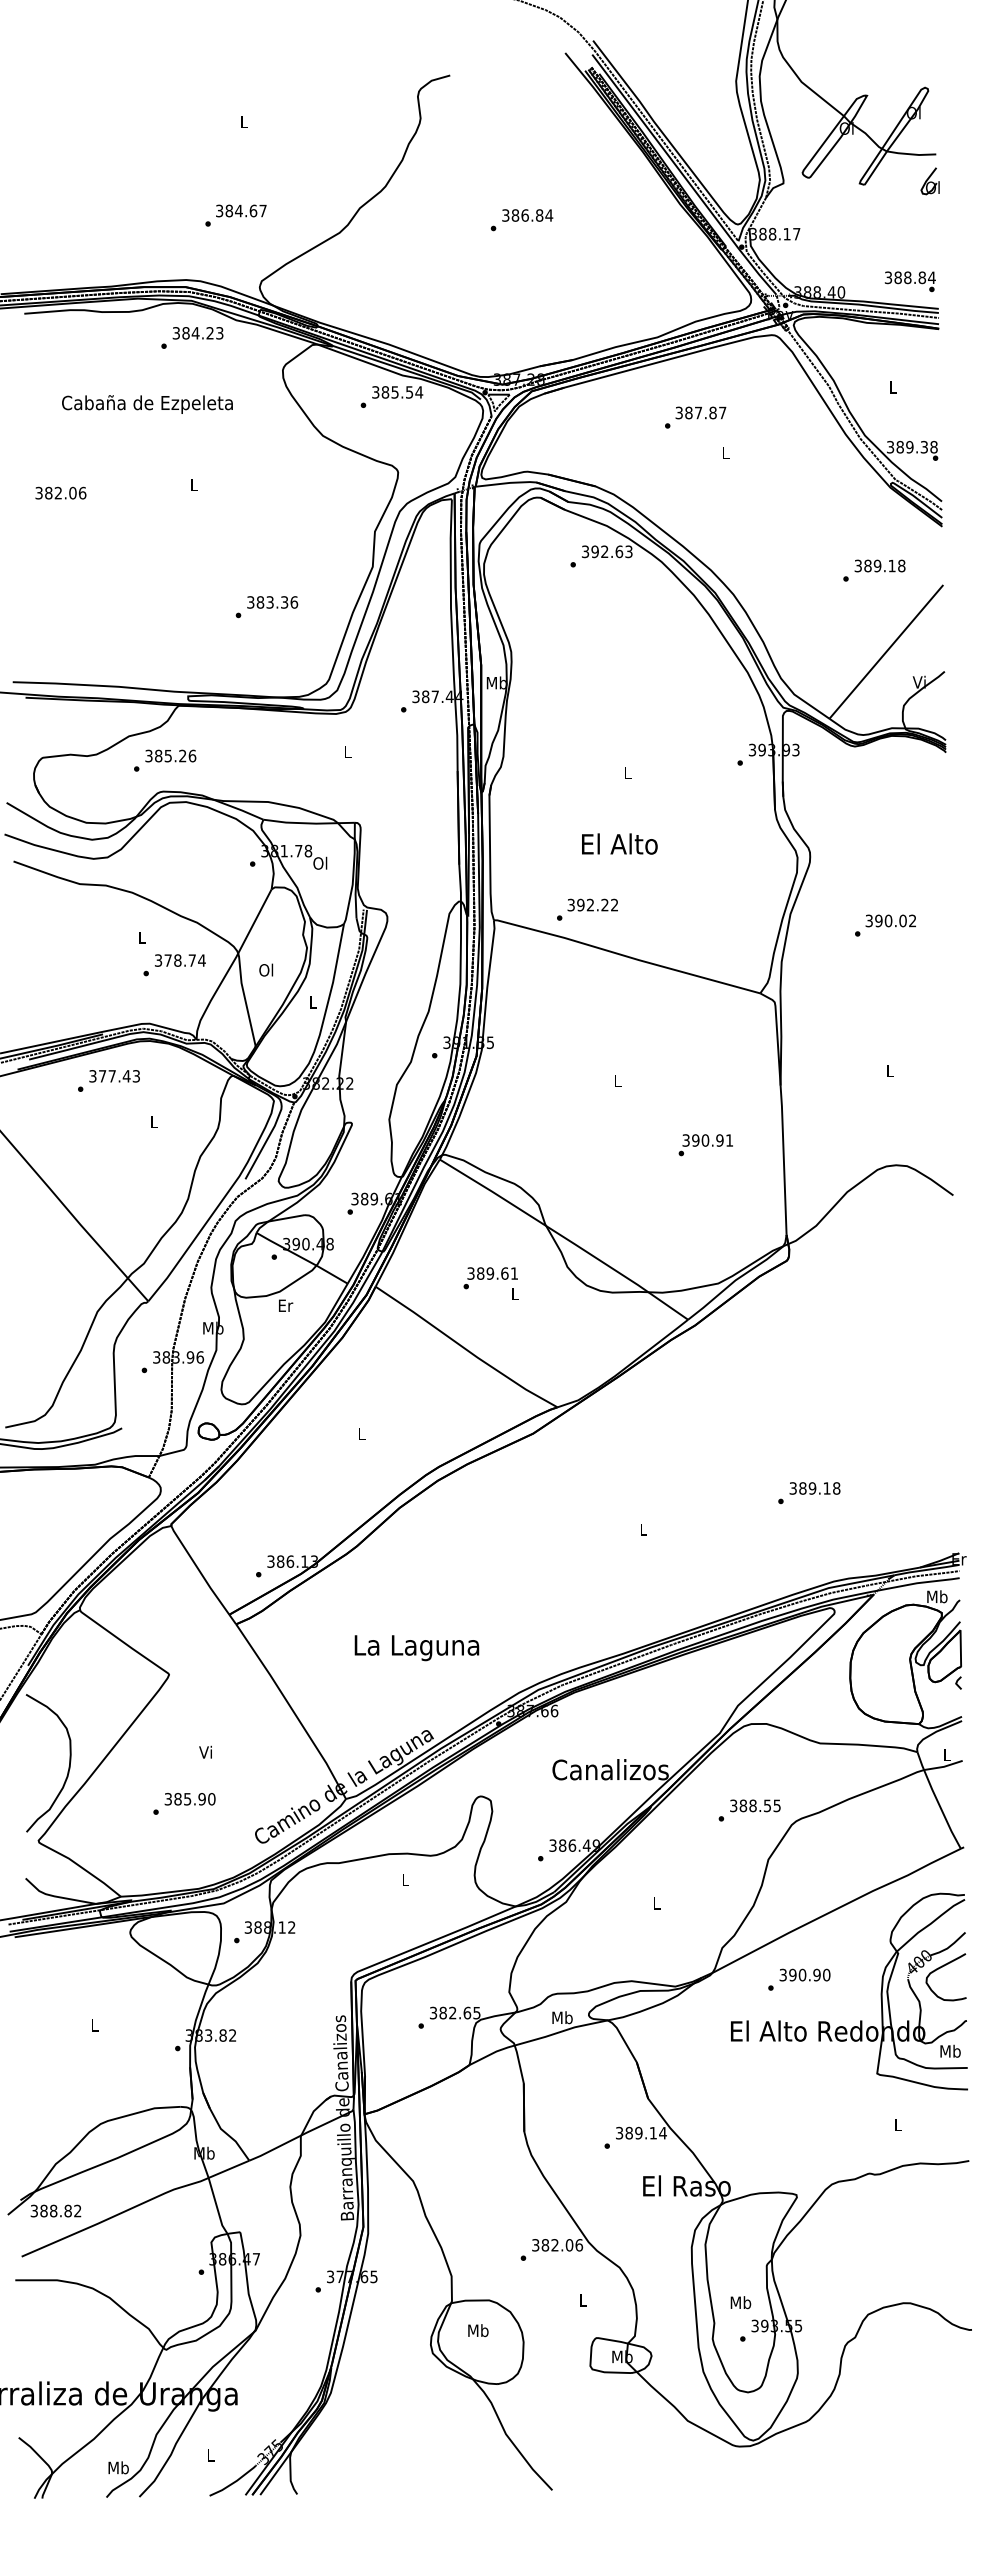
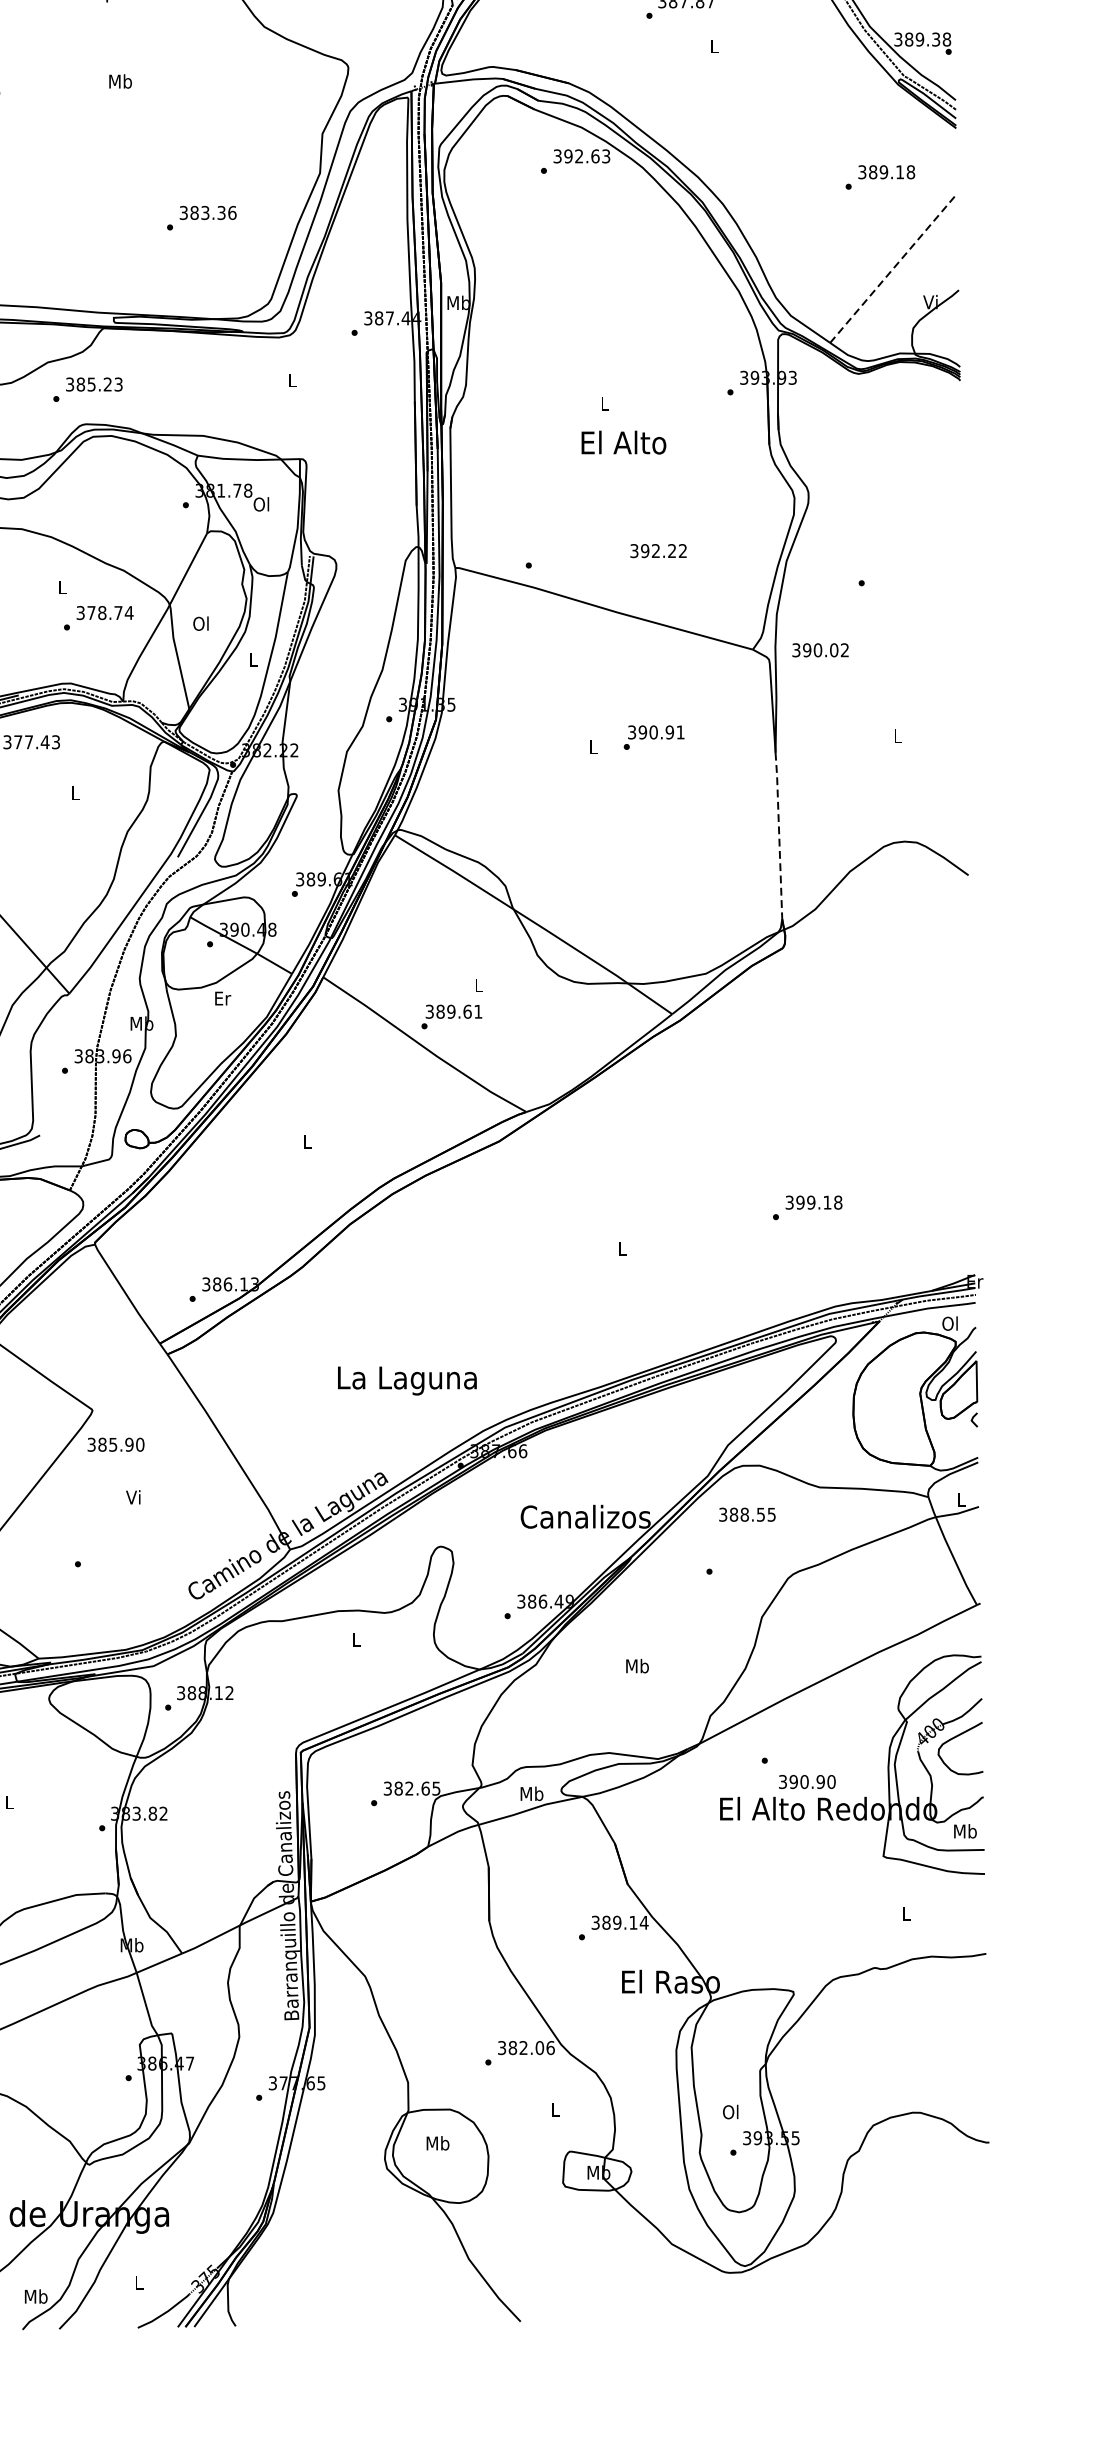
text: (194, 484) -> (120, 81), L -> Mb
line: (886, 651) -> (893, 267), solid -> dashed
text: (192, 755) -> (118, 383), 385.26 -> 385.23
text: (619, 843) -> (623, 442), moved
text: (592, 904) -> (658, 550), moved
text: (890, 920) -> (820, 649), moved
text: (705, 1145) -> (653, 738), moved
line: (783, 1160) -> (778, 836), solid -> dashed
text: (490, 1278) -> (451, 1017), moved
text: (802, 1488) -> (800, 1202), 389.18 -> 399.18
text: (937, 1596) -> (950, 1323), Mb -> Ol
text: (416, 1648) -> (406, 1381), moved
text: (189, 1799) -> (115, 1445), moved
text: (755, 1805) -> (747, 1514), moved
text: (656, 1903) -> (636, 1666), L -> Mb
text: (804, 1974) -> (806, 1781), moved
text: (740, 2302) -> (730, 2111), Mb -> Ol

